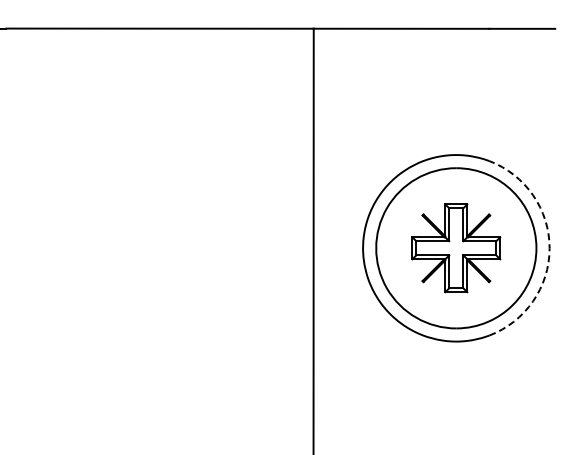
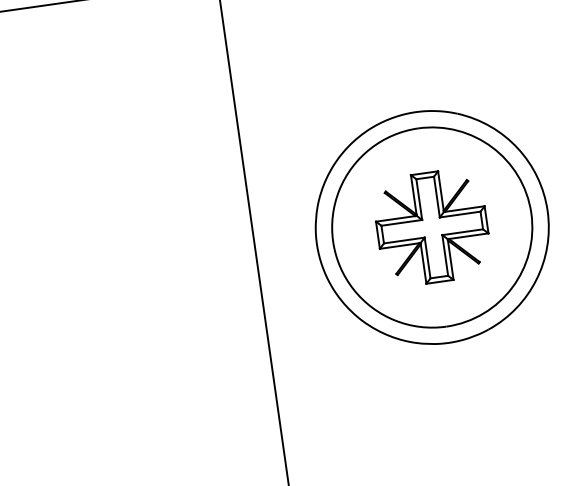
arc: (549, 248) -> (547, 211), dashed -> solid

